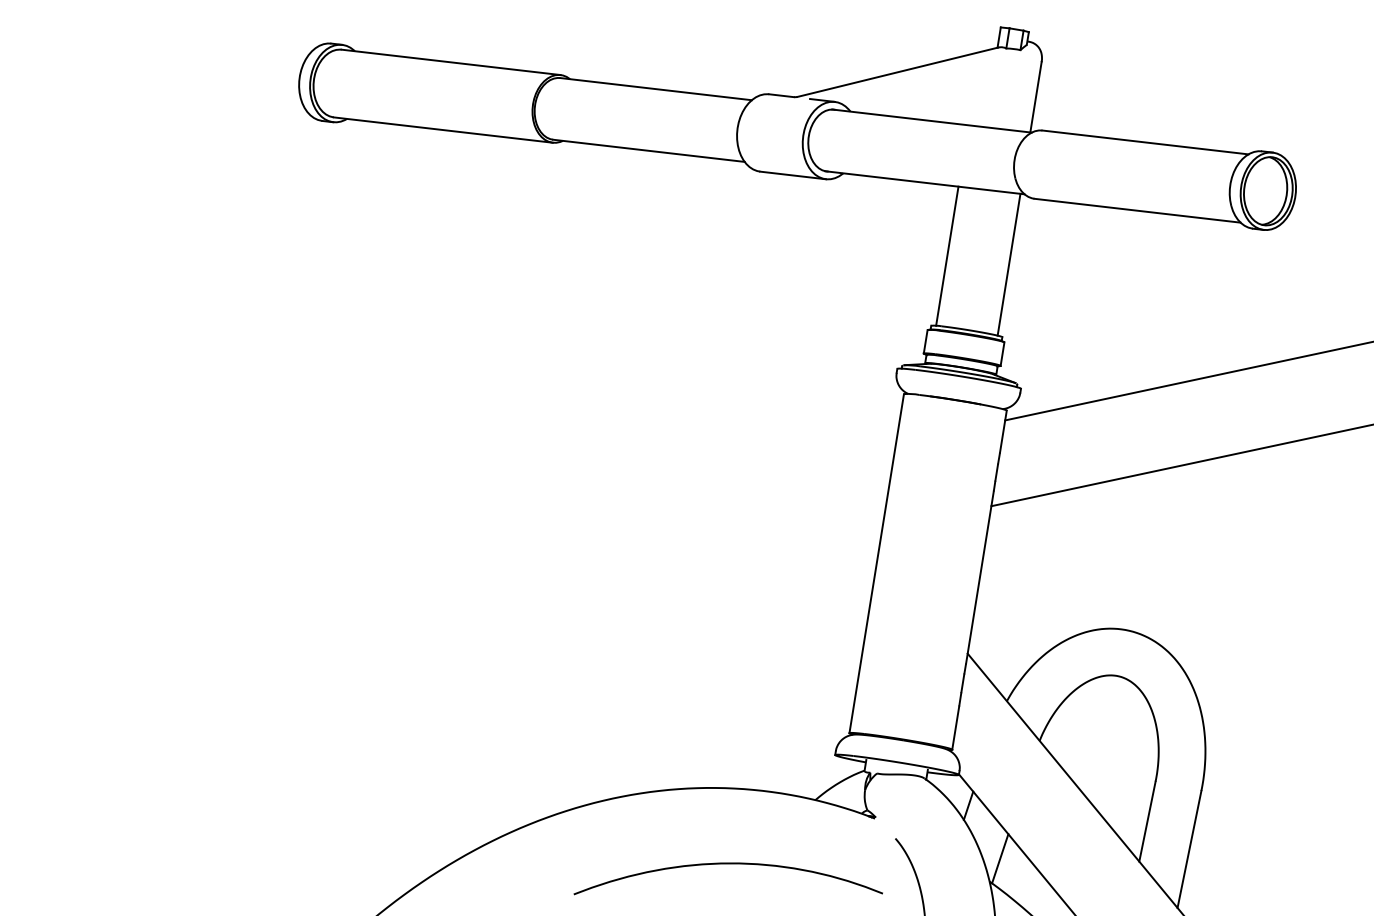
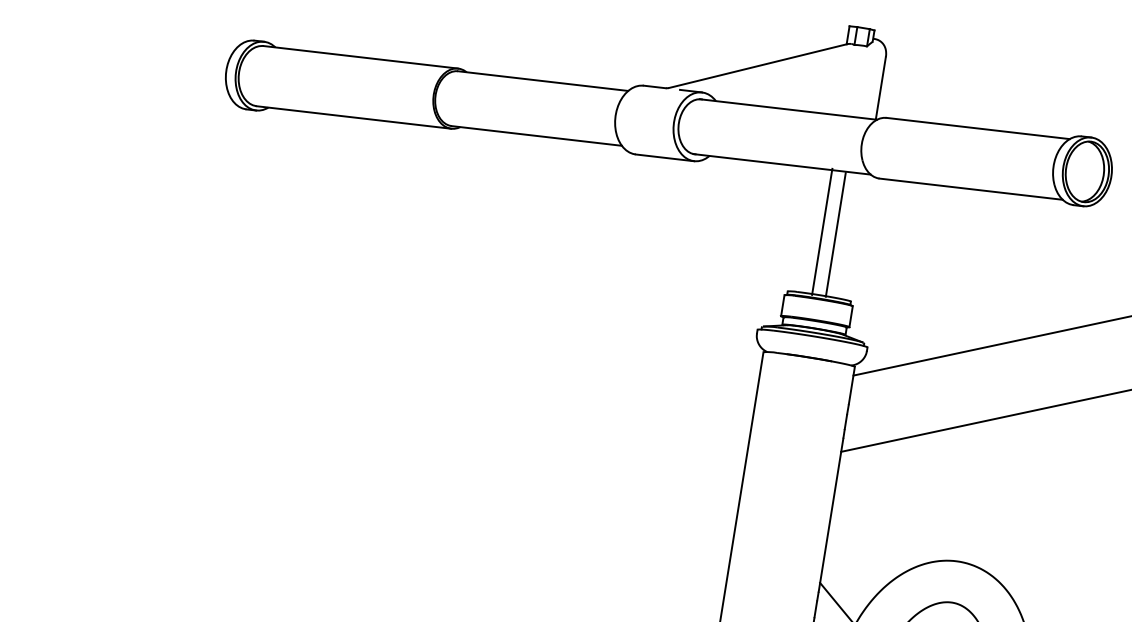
line: (947, 255) -> (835, 234), moved
line: (1008, 264) -> (821, 231), moved

